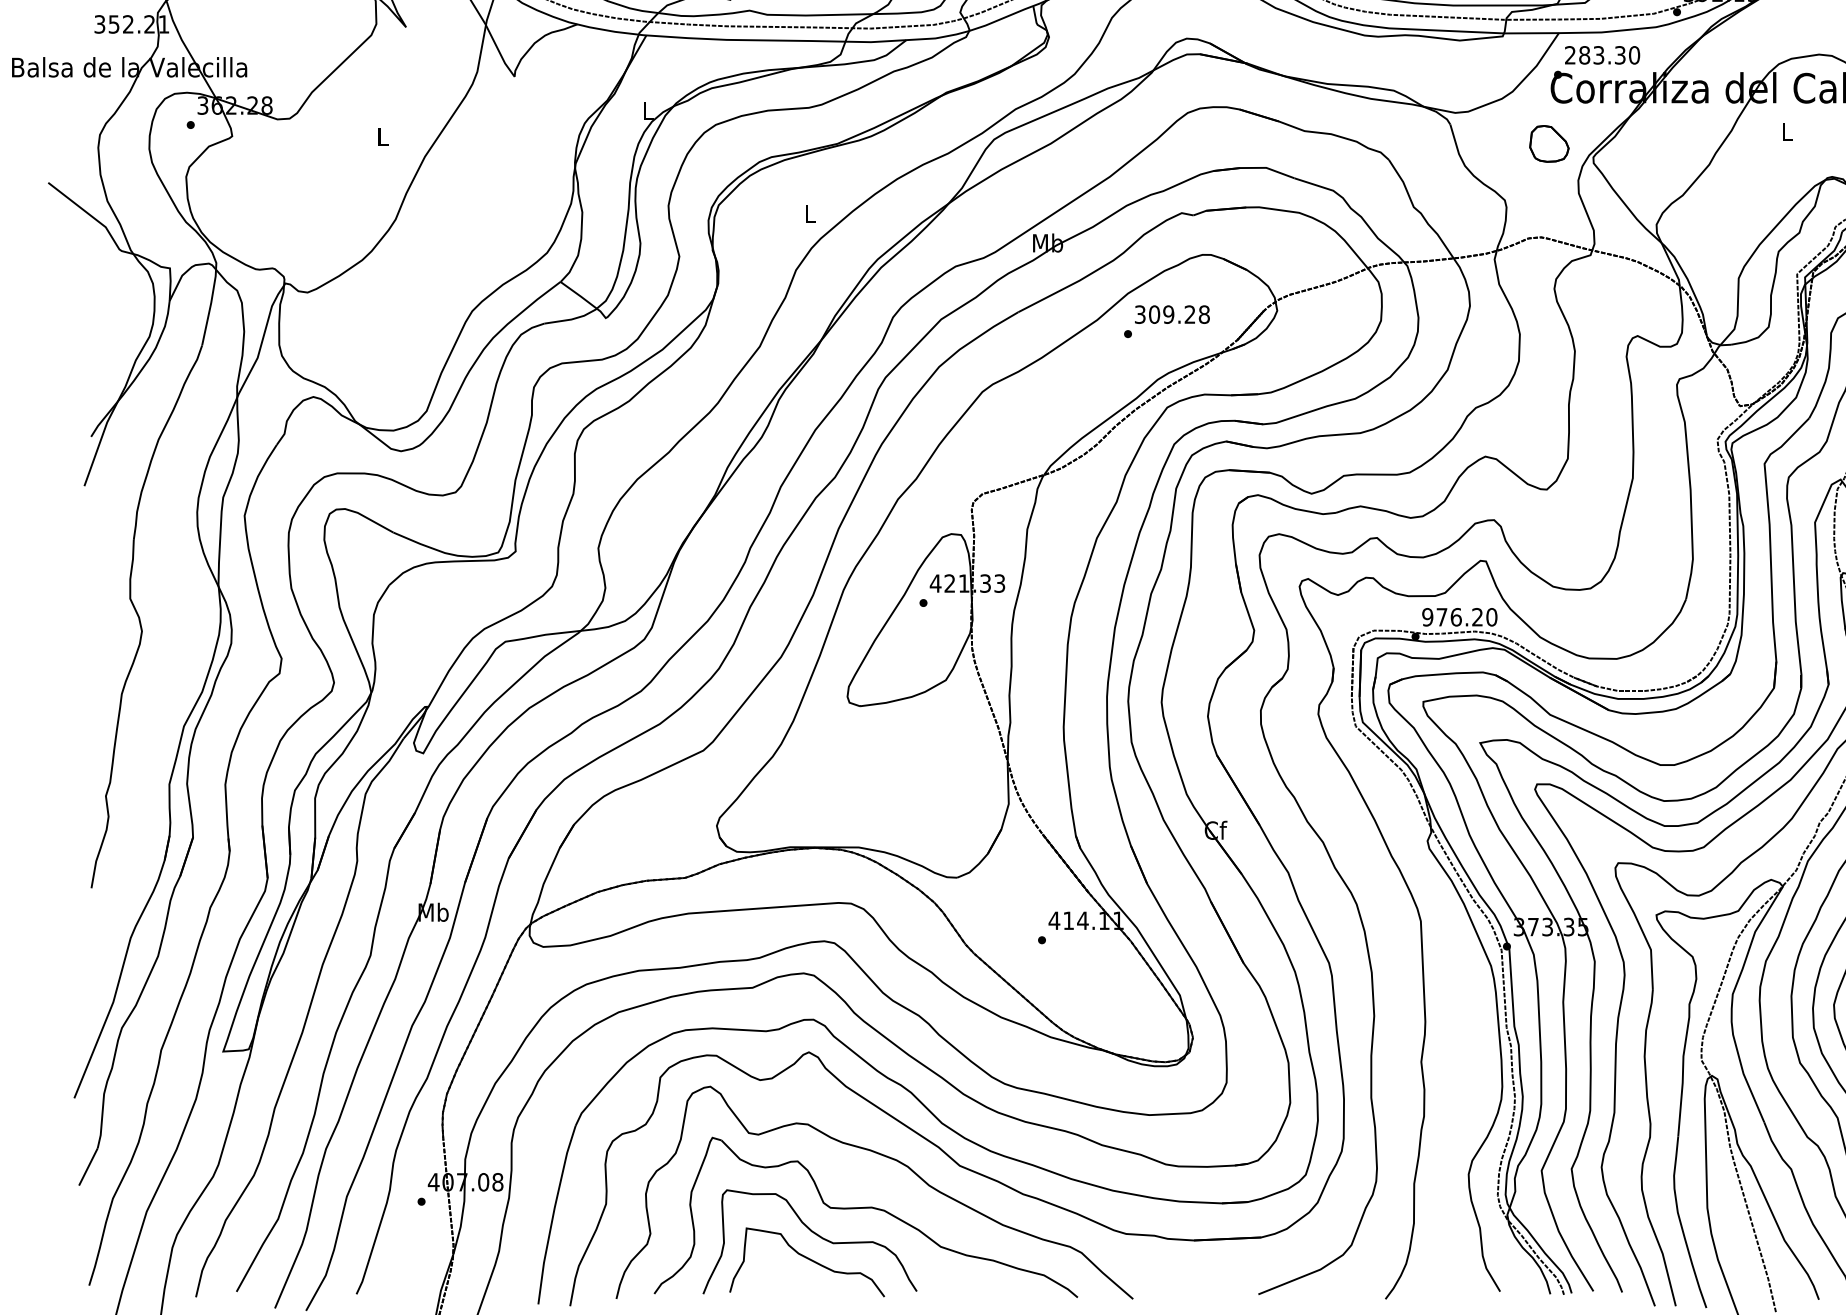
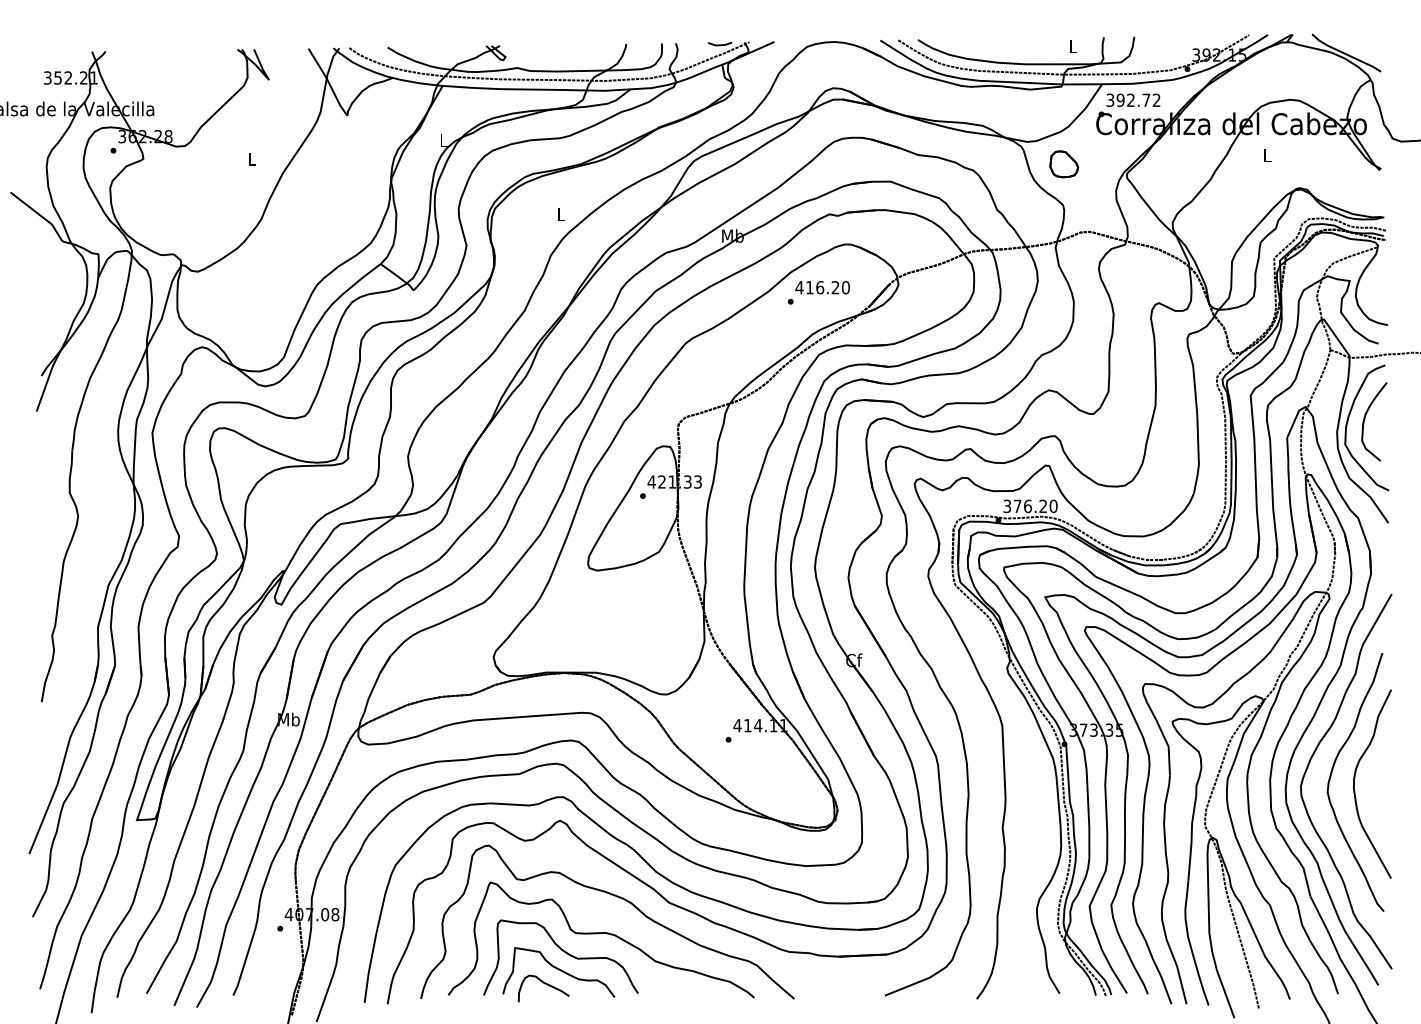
text: (1602, 55) -> (1133, 100), 283.30 -> 392.72
part: (1549, 144) -> (1064, 164), moved
text: (1171, 314) -> (822, 287), 309.28 -> 416.20
text: (1428, 616) -> (1007, 505), 976.20 -> 376.20
curve: (788, 1278) -> (545, 984), added

